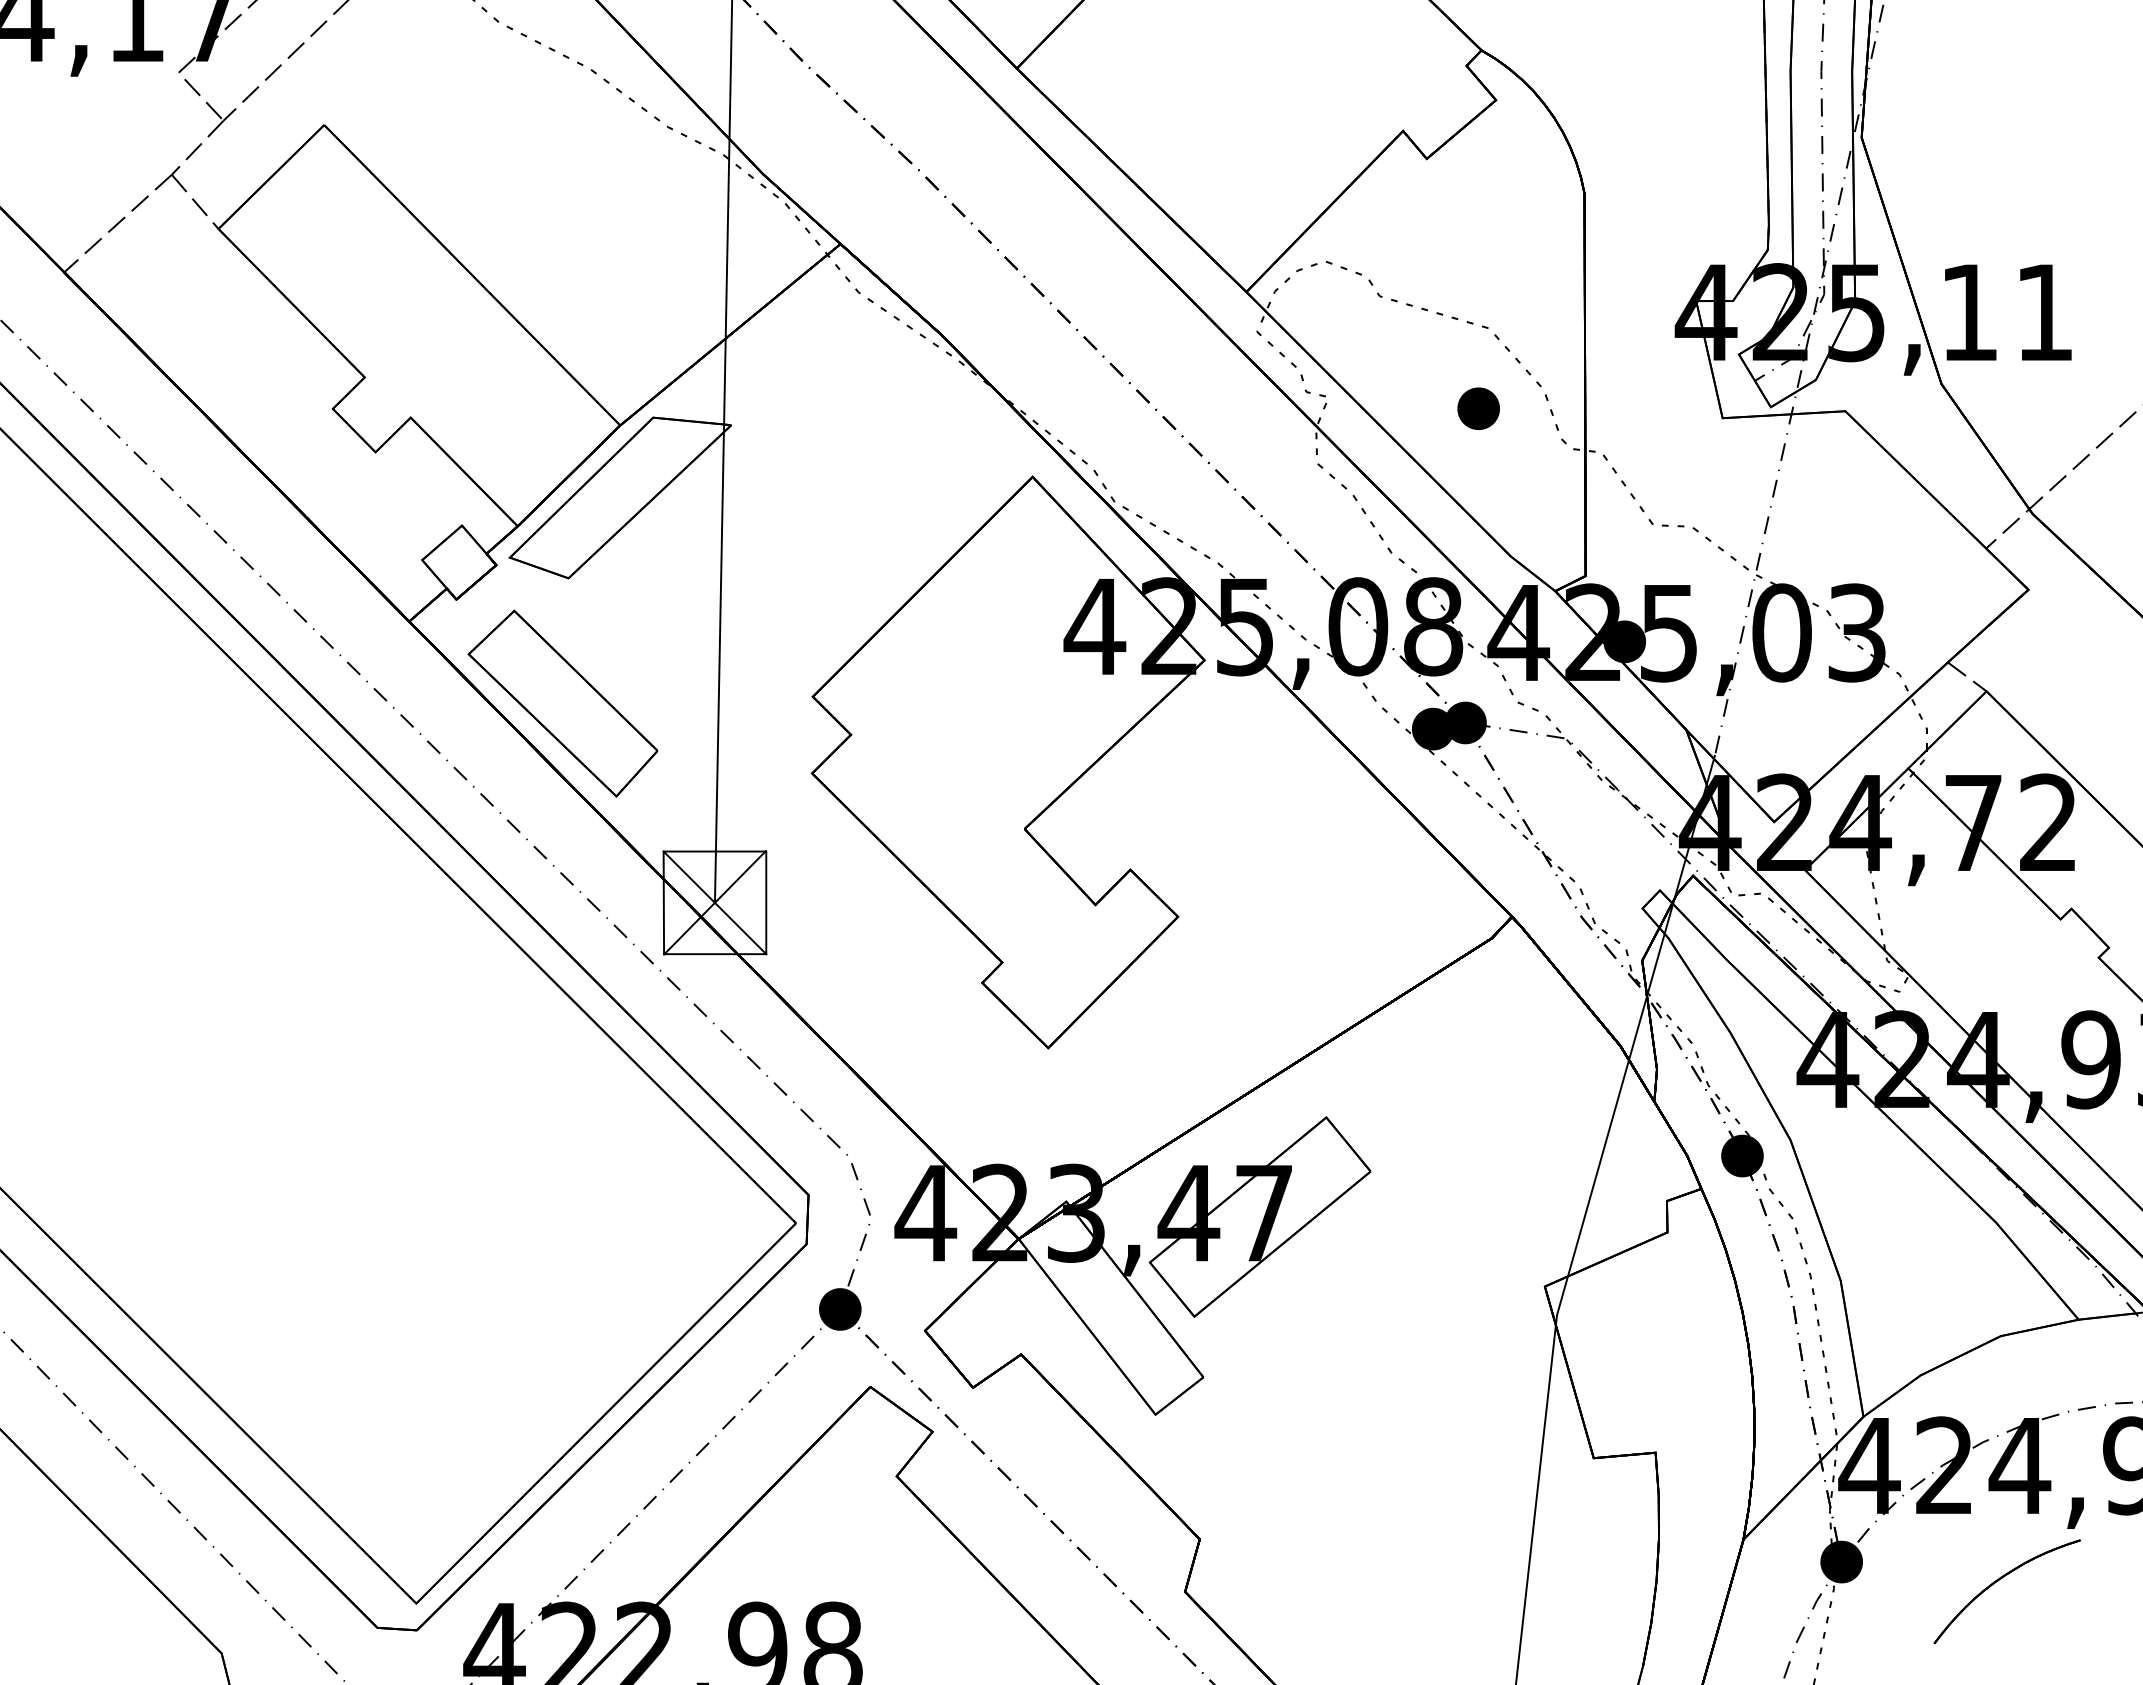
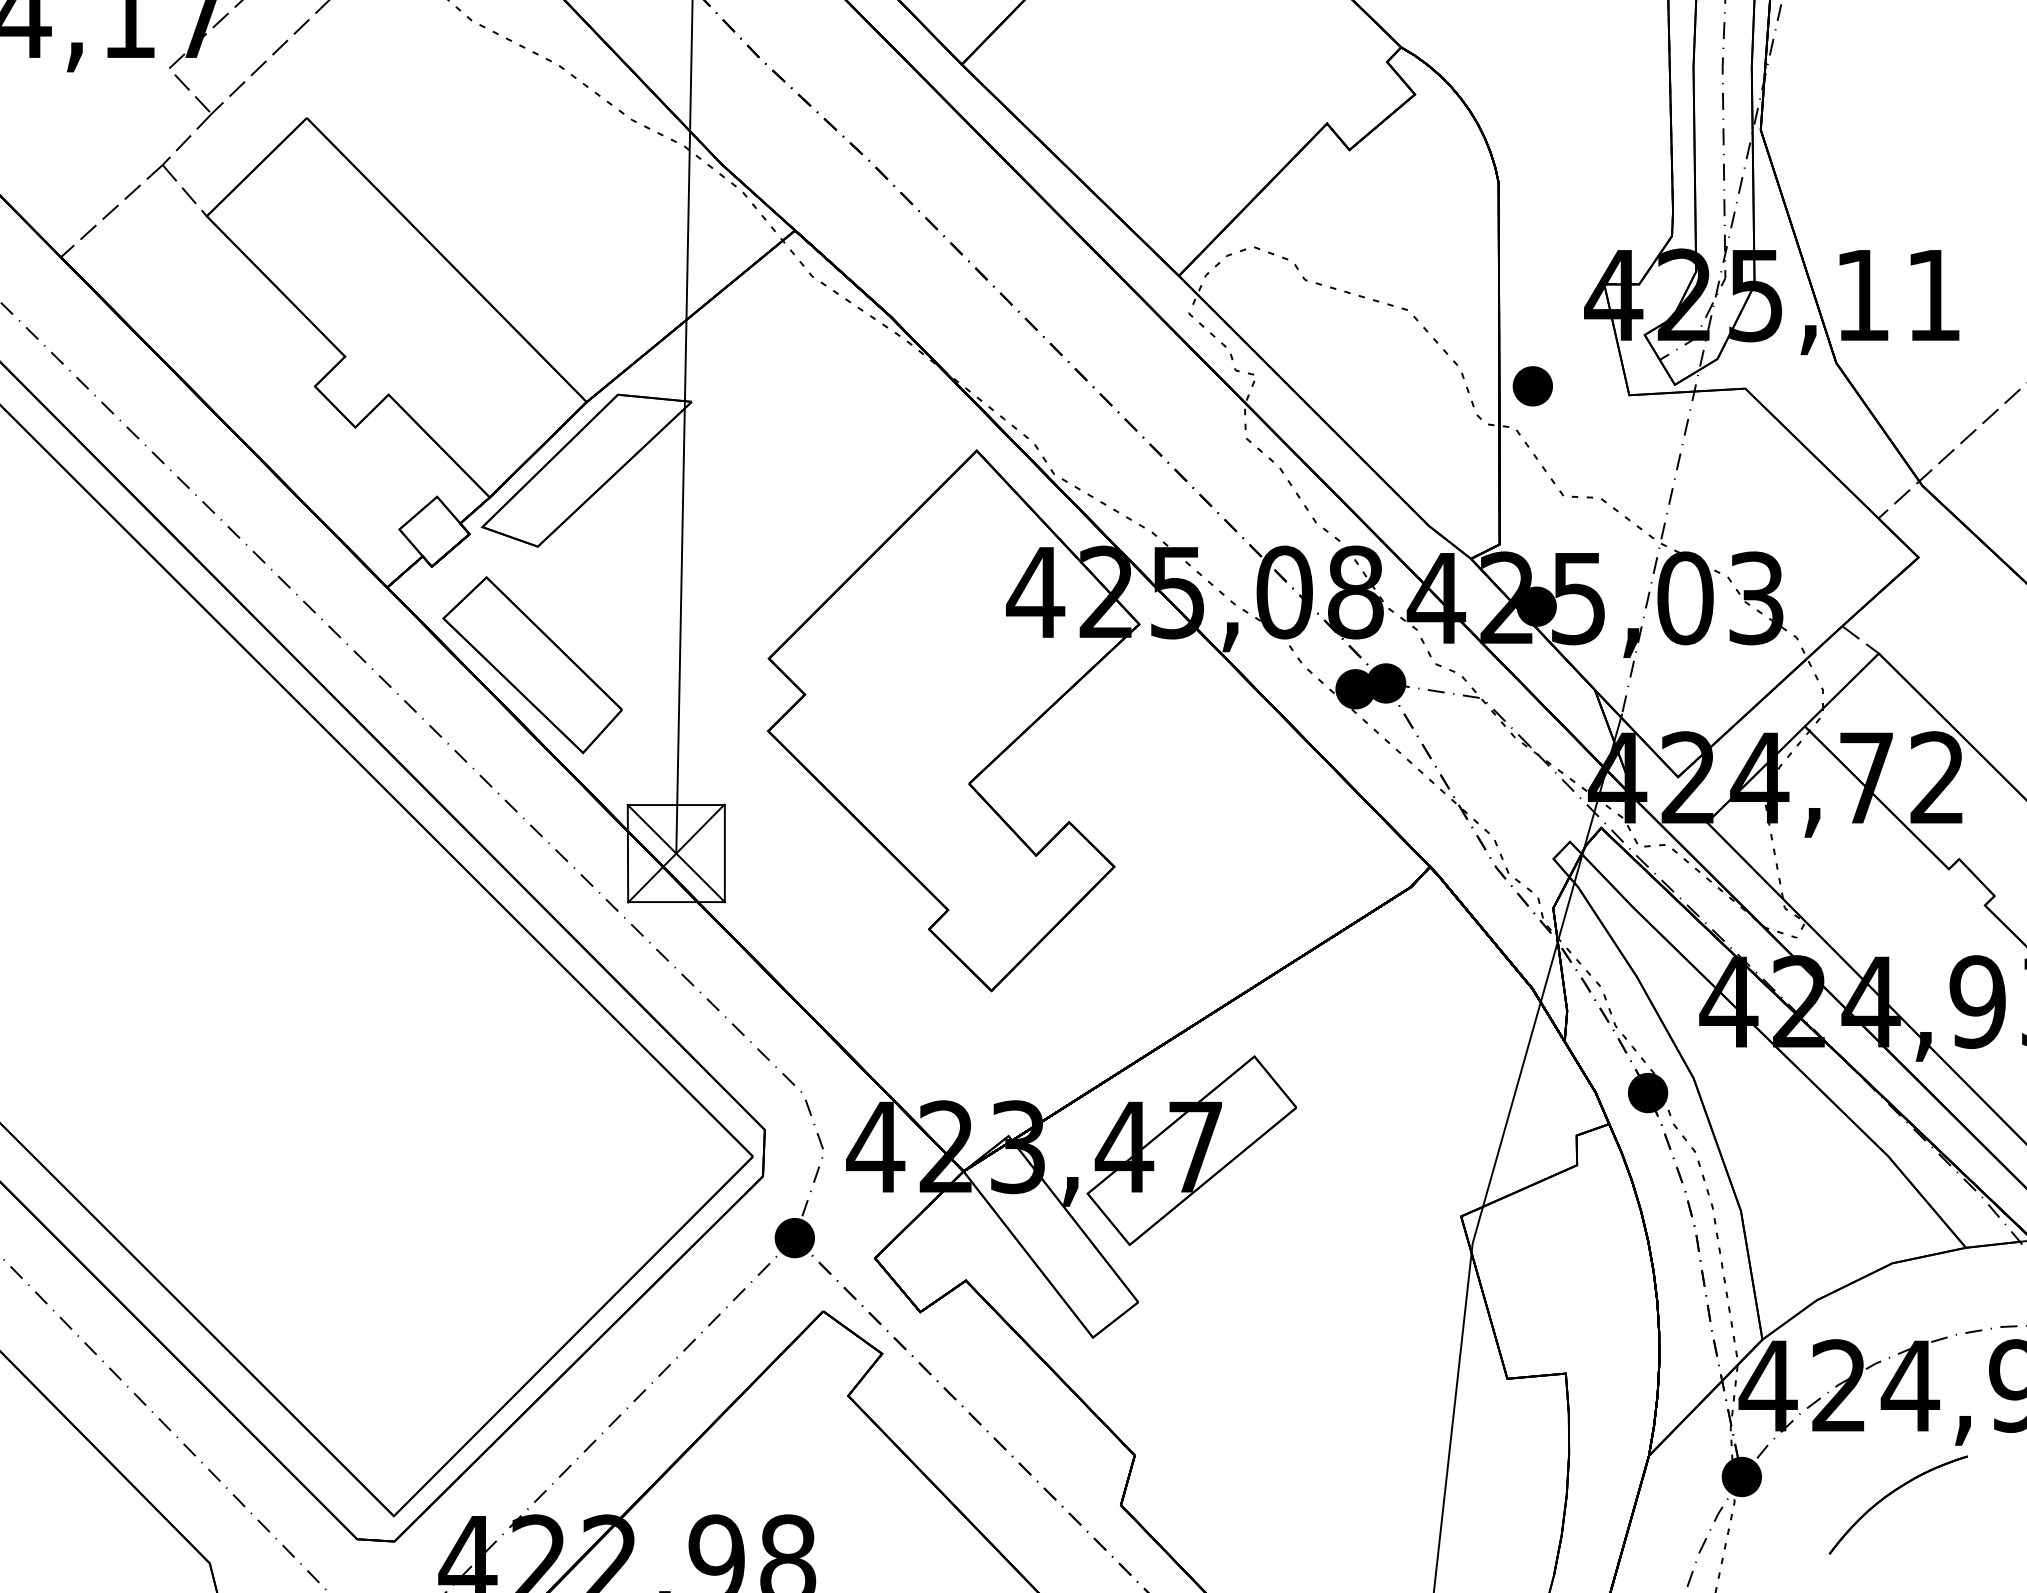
part: (1478, 408) -> (1532, 386), moved

